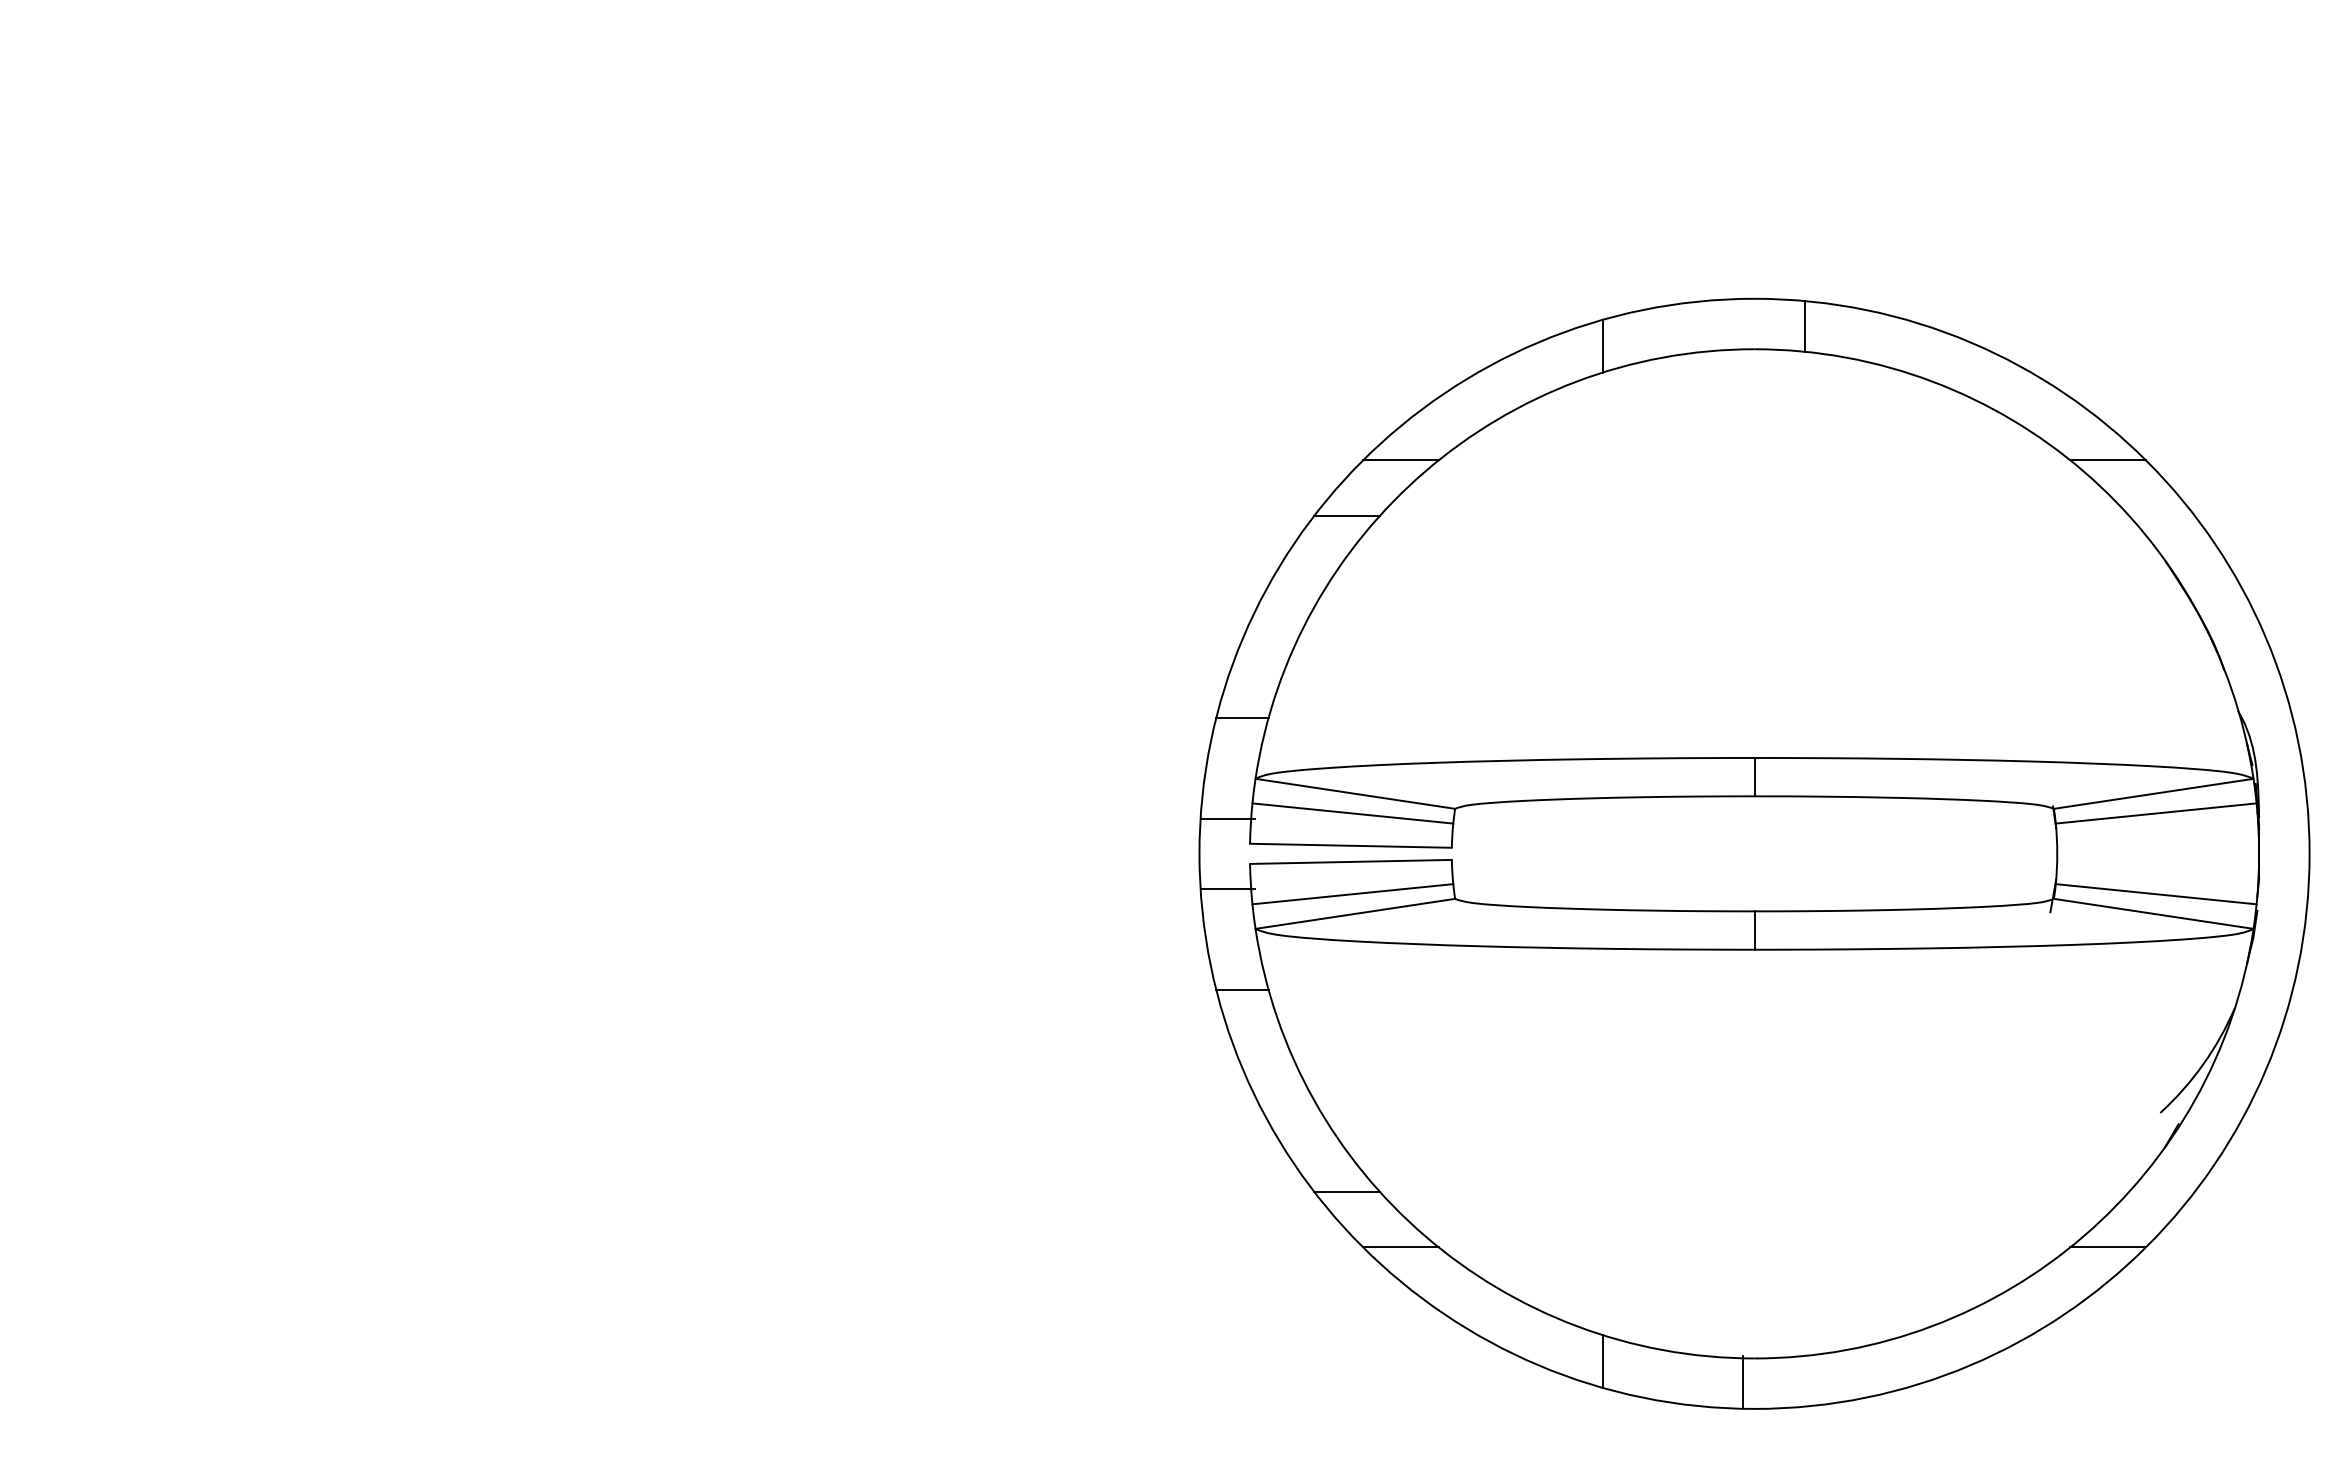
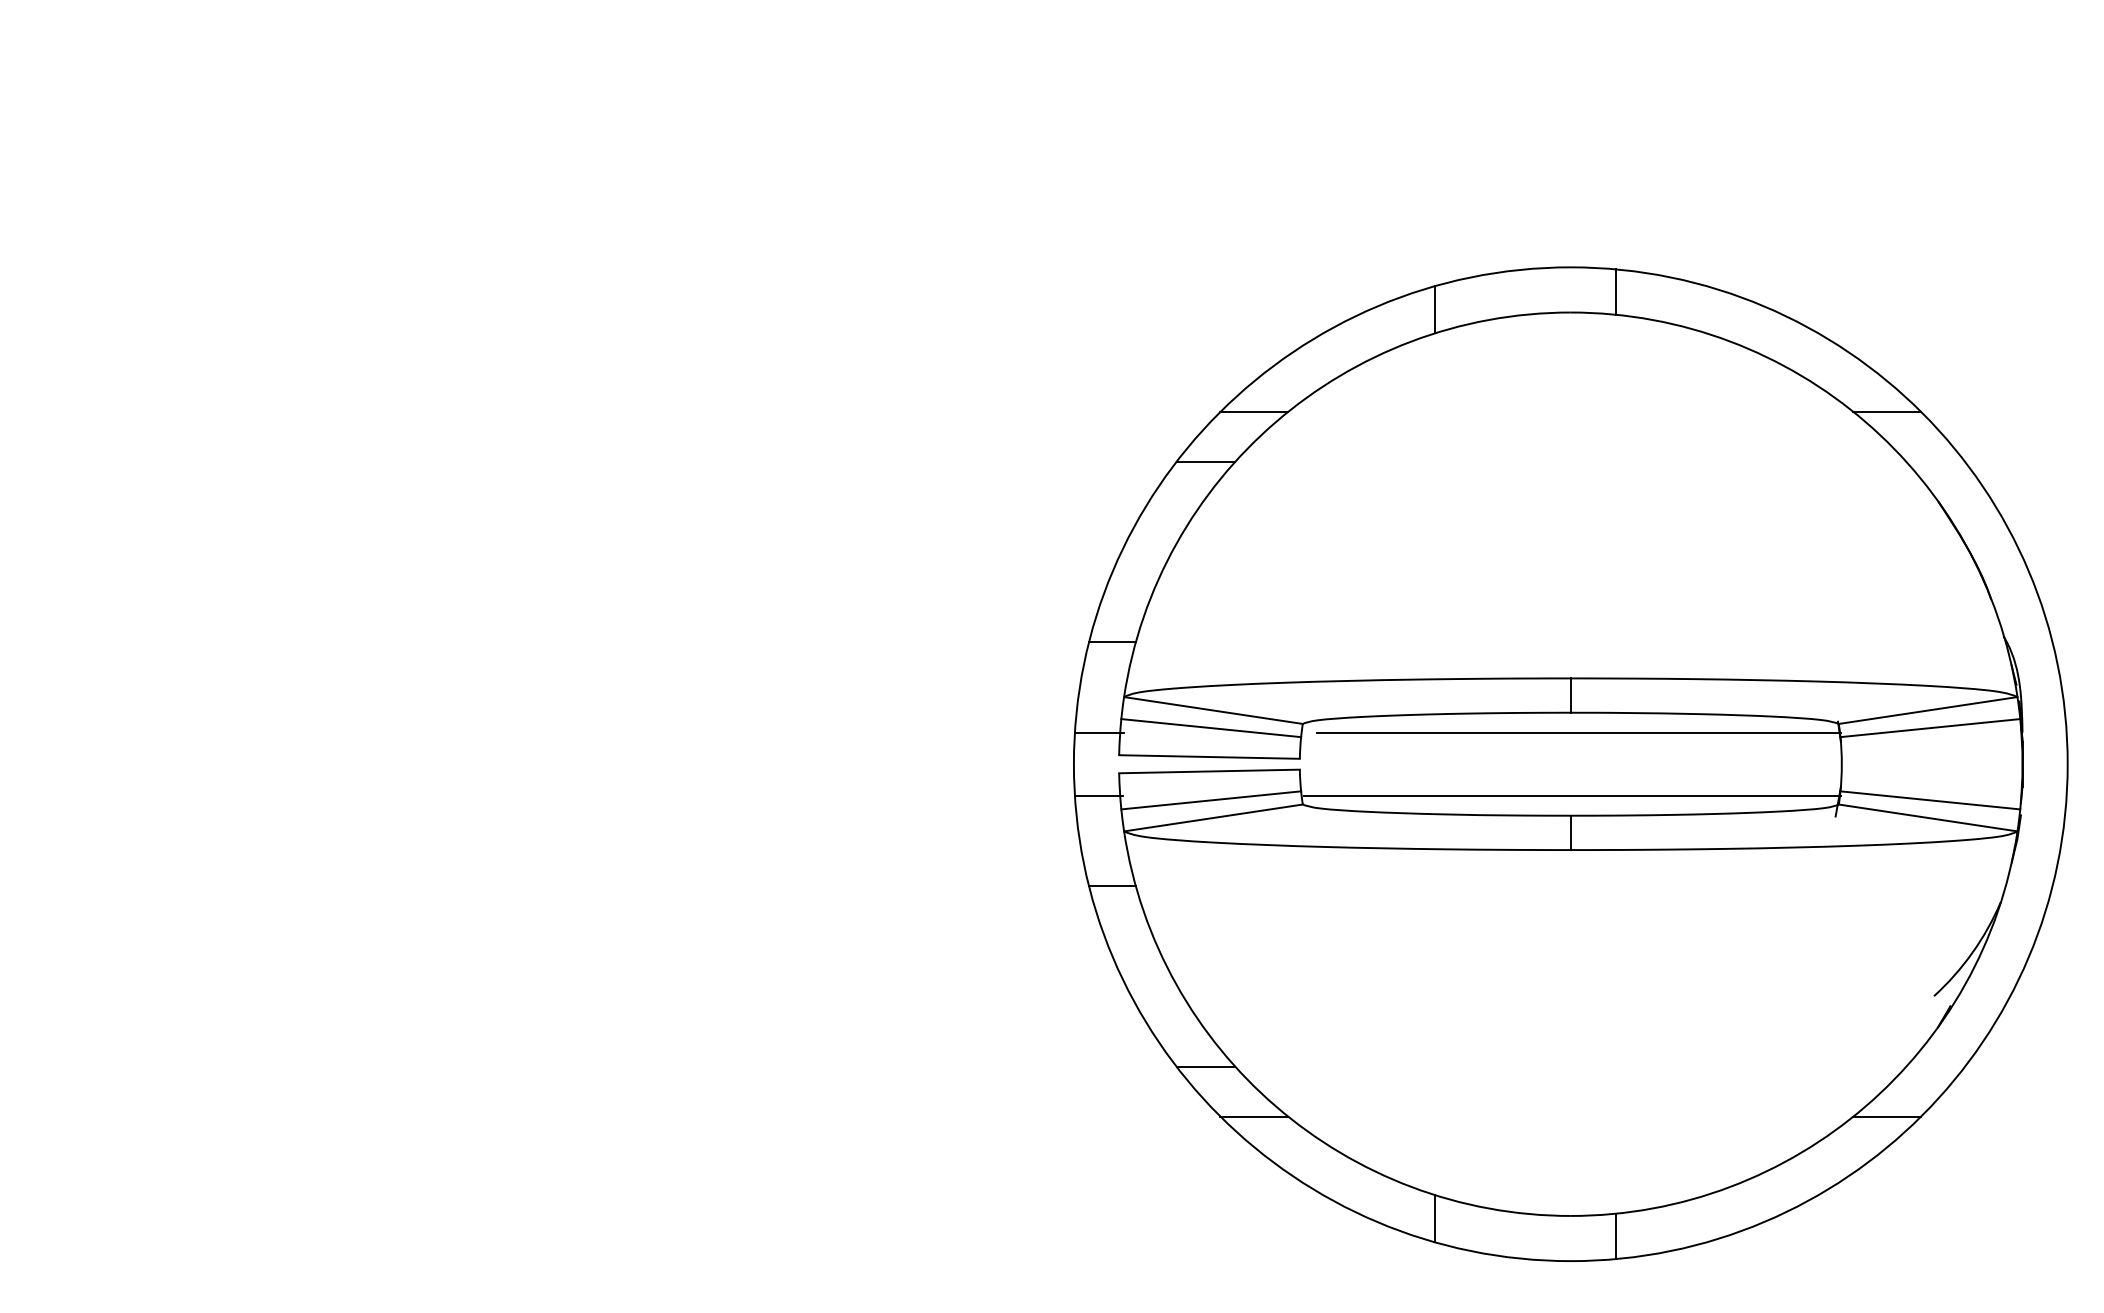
line: (1763, 818) -> (1578, 732), added
line: (1756, 889) -> (1572, 796), added
line: (1743, 1380) -> (1616, 1235), moved

